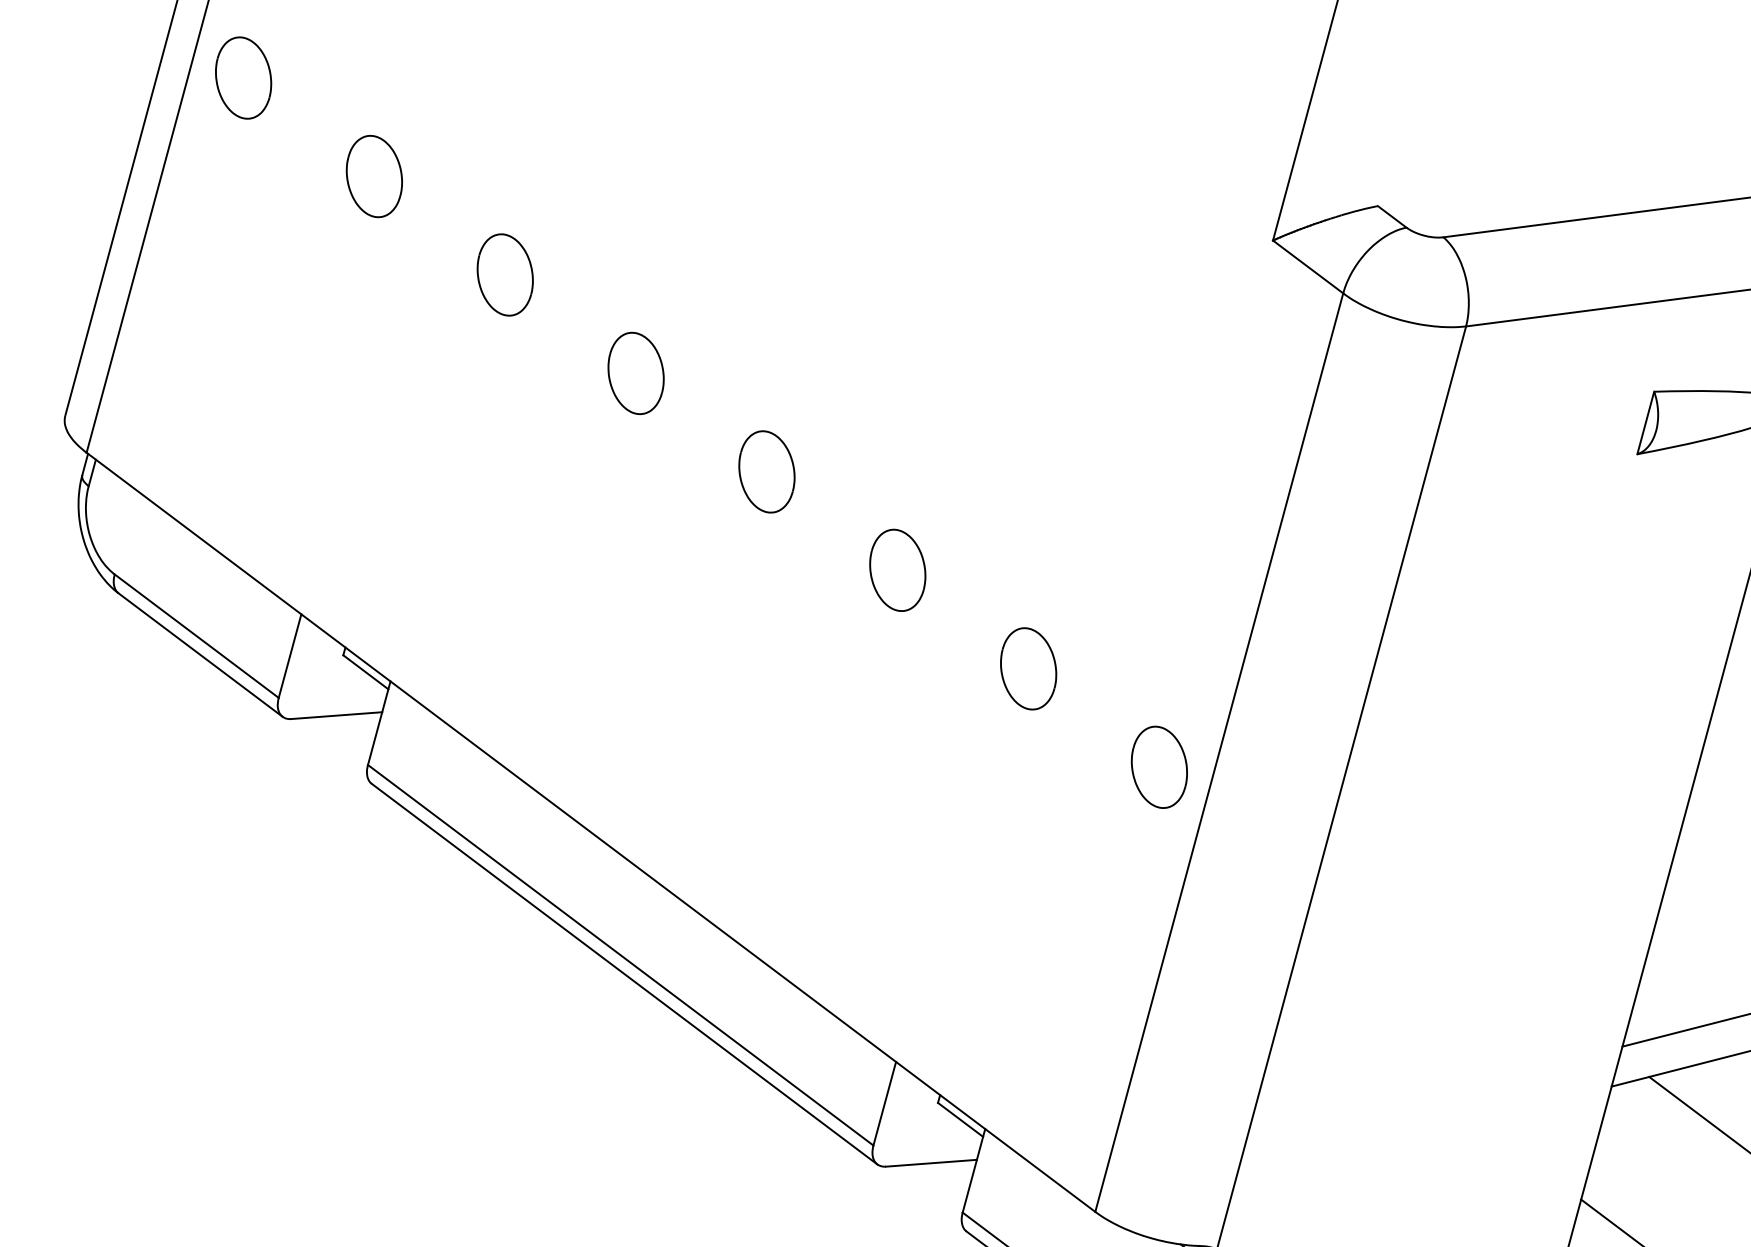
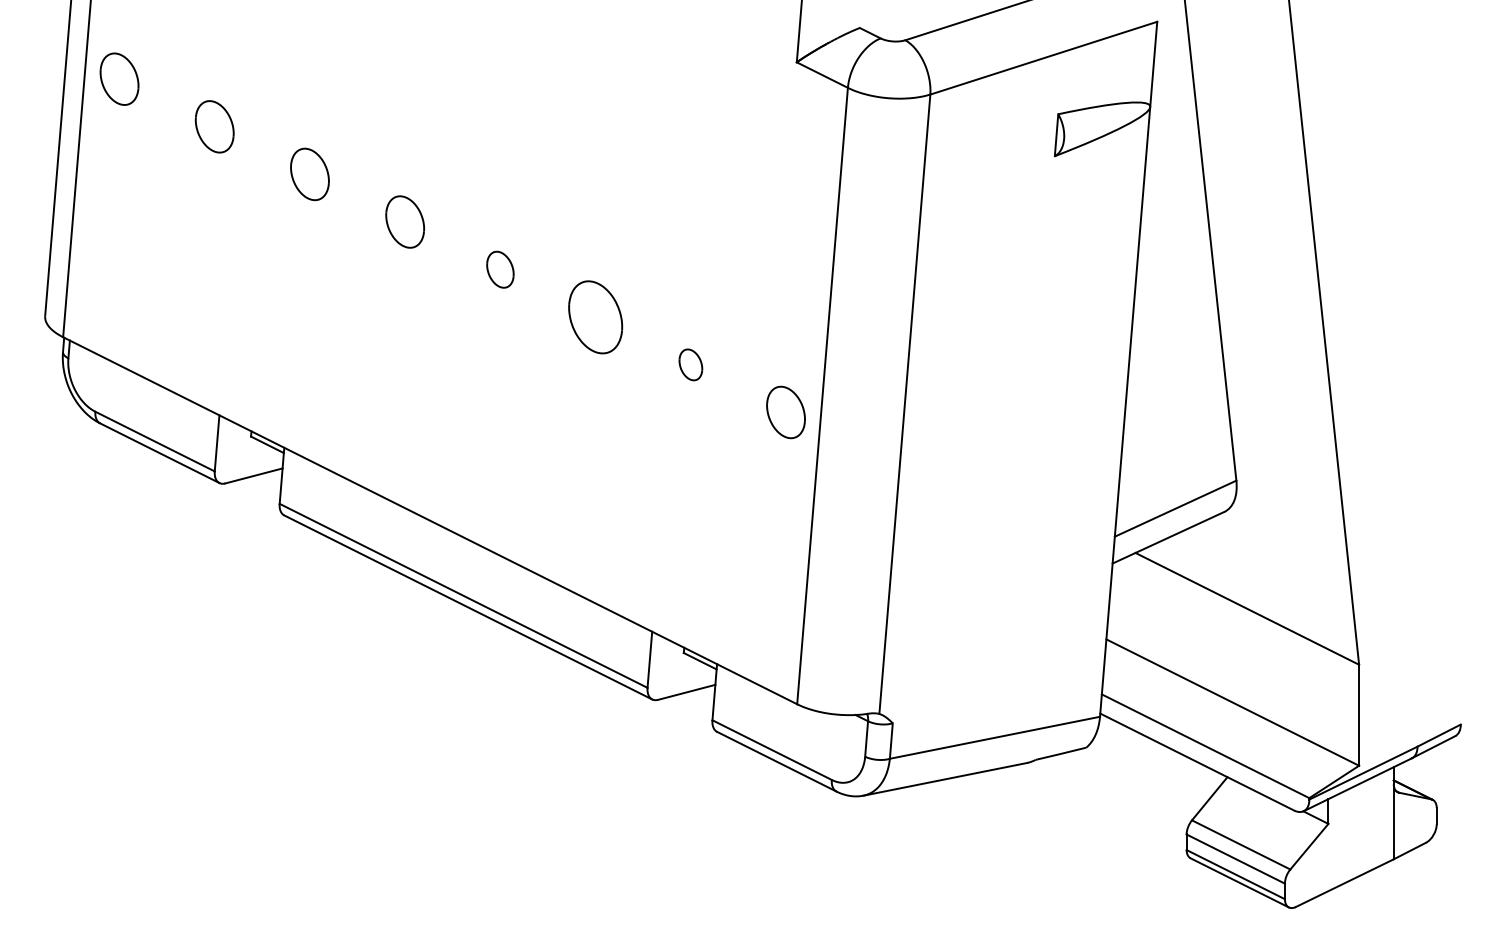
part: (767, 471) -> (500, 269), size x0.7
part: (897, 569) -> (595, 316), size x1.4
part: (1028, 668) -> (690, 364), size x0.6

